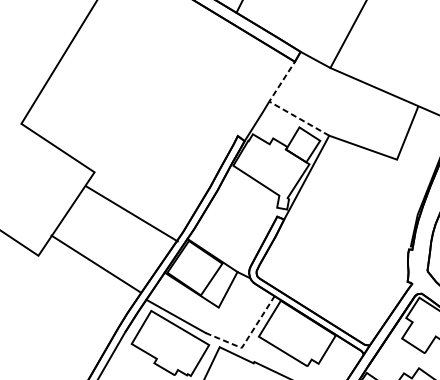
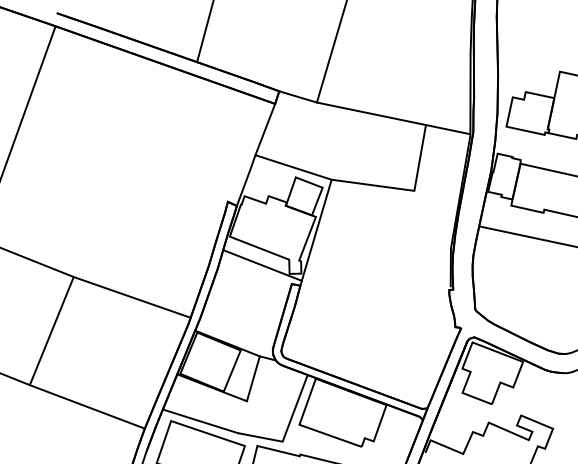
line: (278, 106) -> (266, 158), dashed -> solid
line: (255, 195) -> (262, 265), added
line: (131, 213) -> (131, 297), moved
line: (95, 263) -> (86, 406), moved
line: (247, 338) -> (287, 429), dashed -> solid

